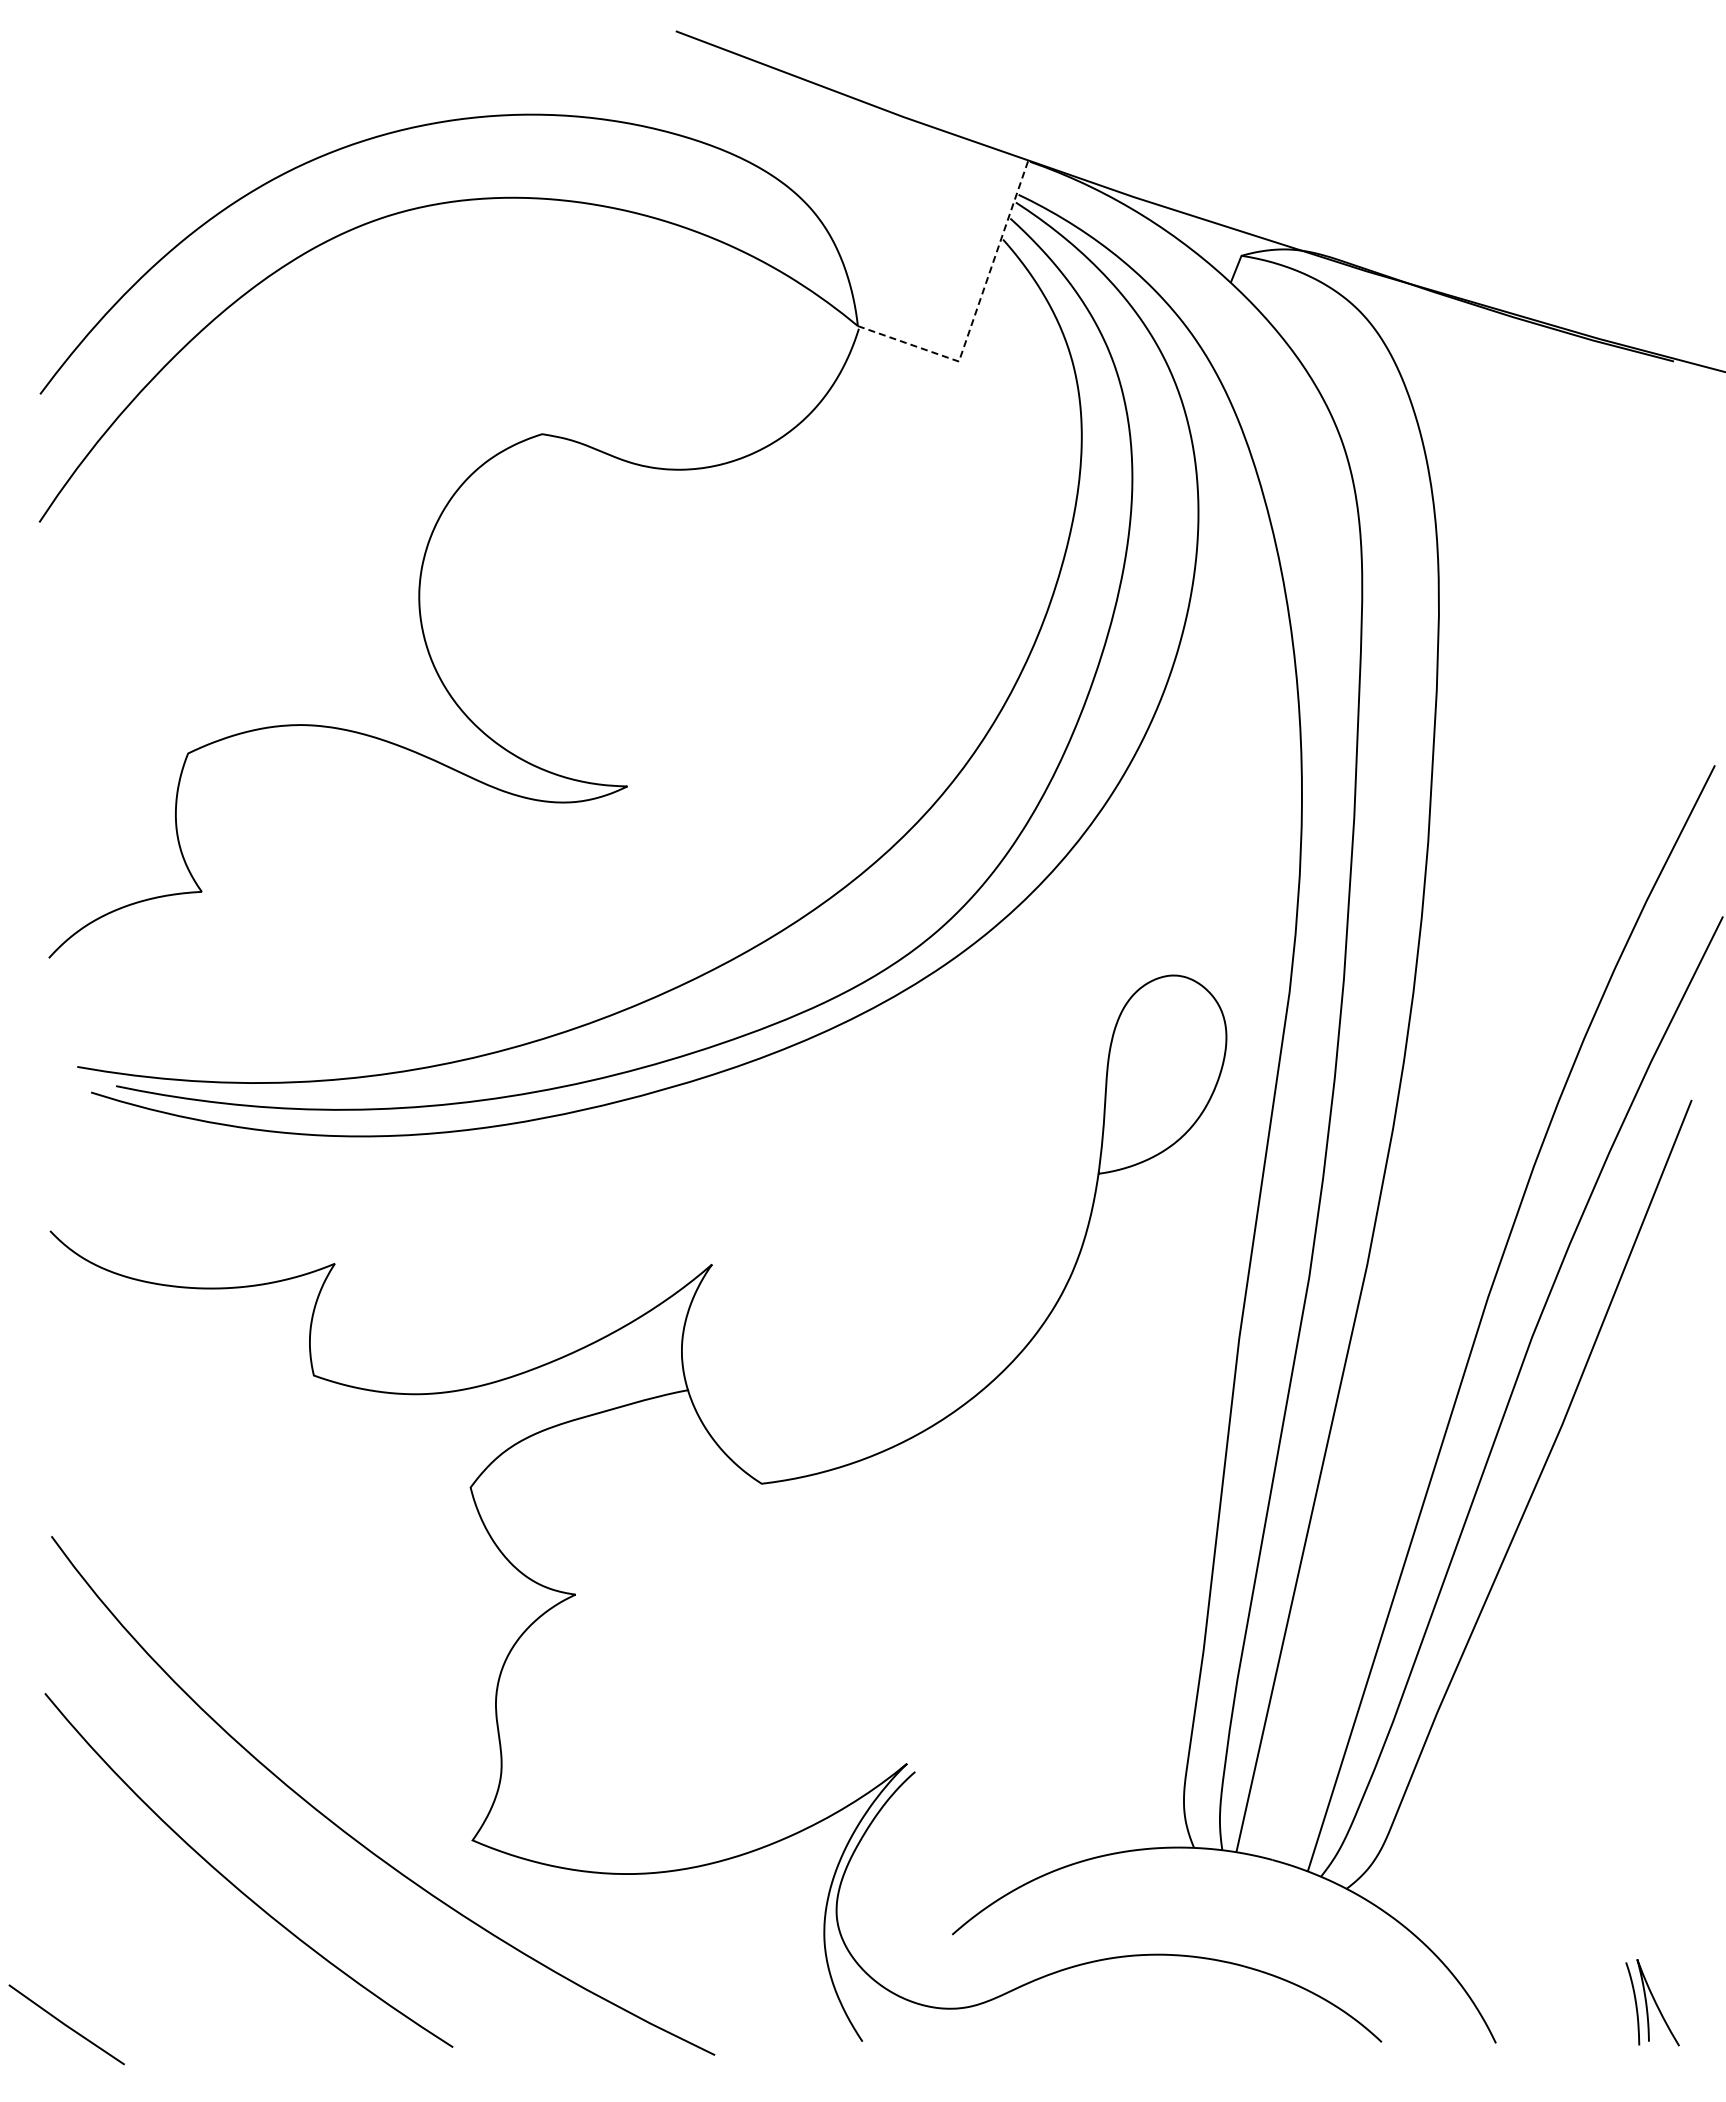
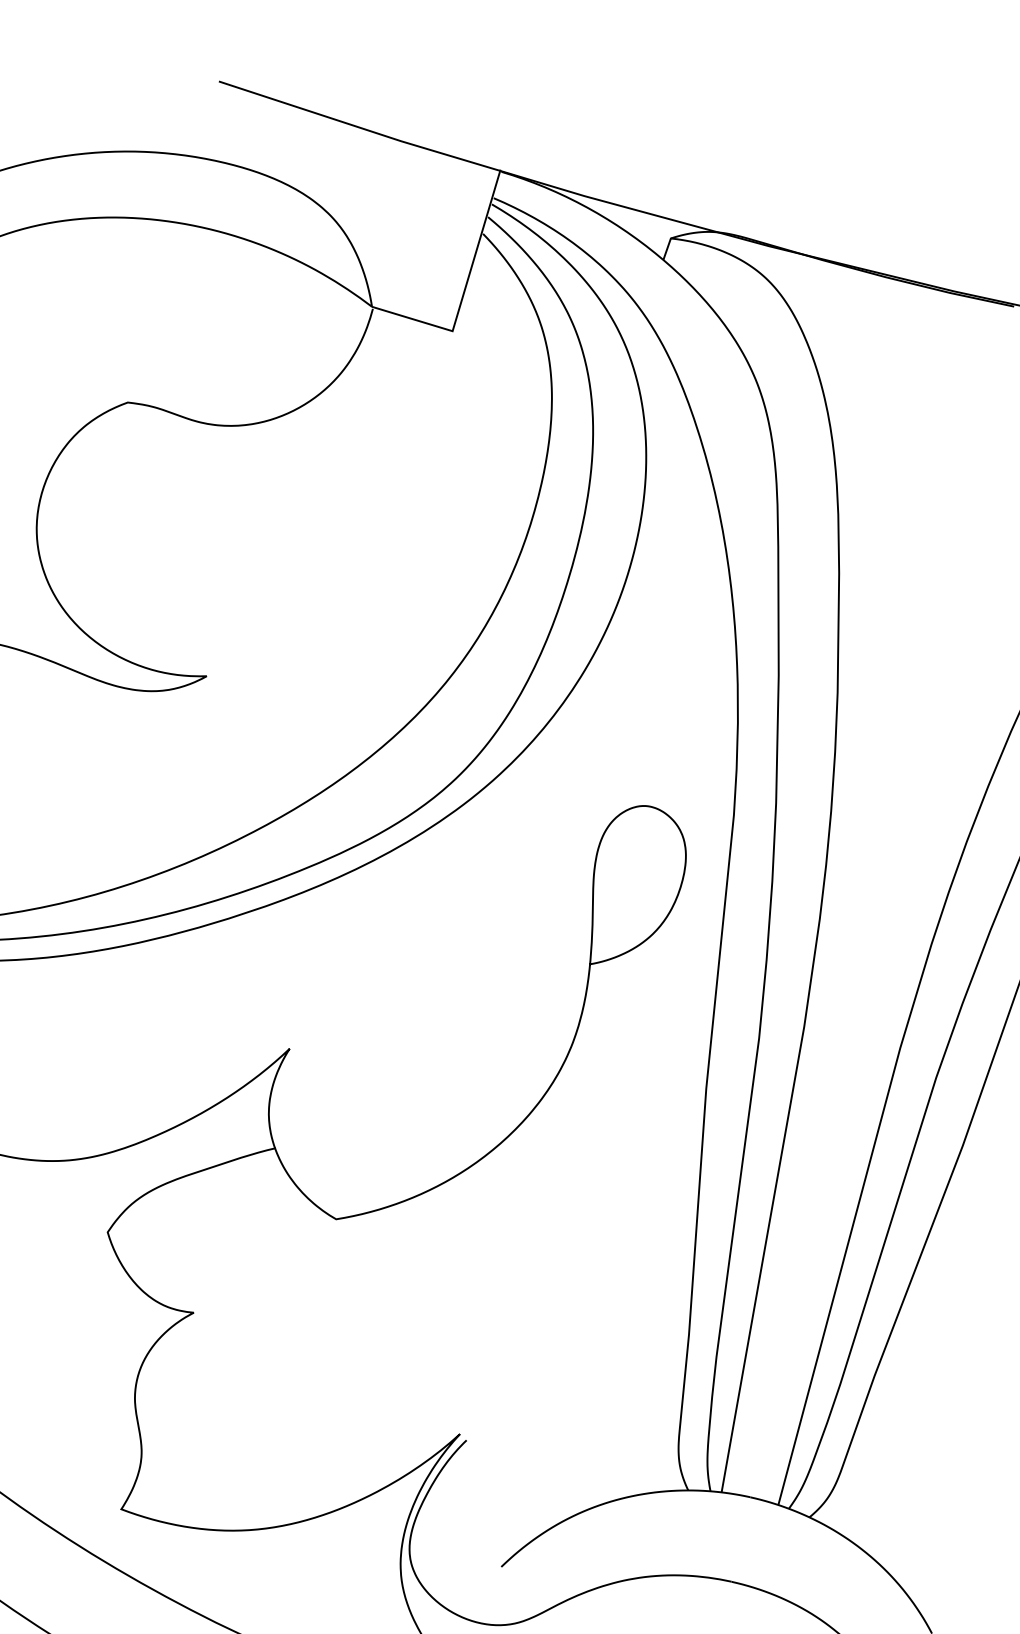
line: (976, 311) -> (464, 291), dashed -> solid

